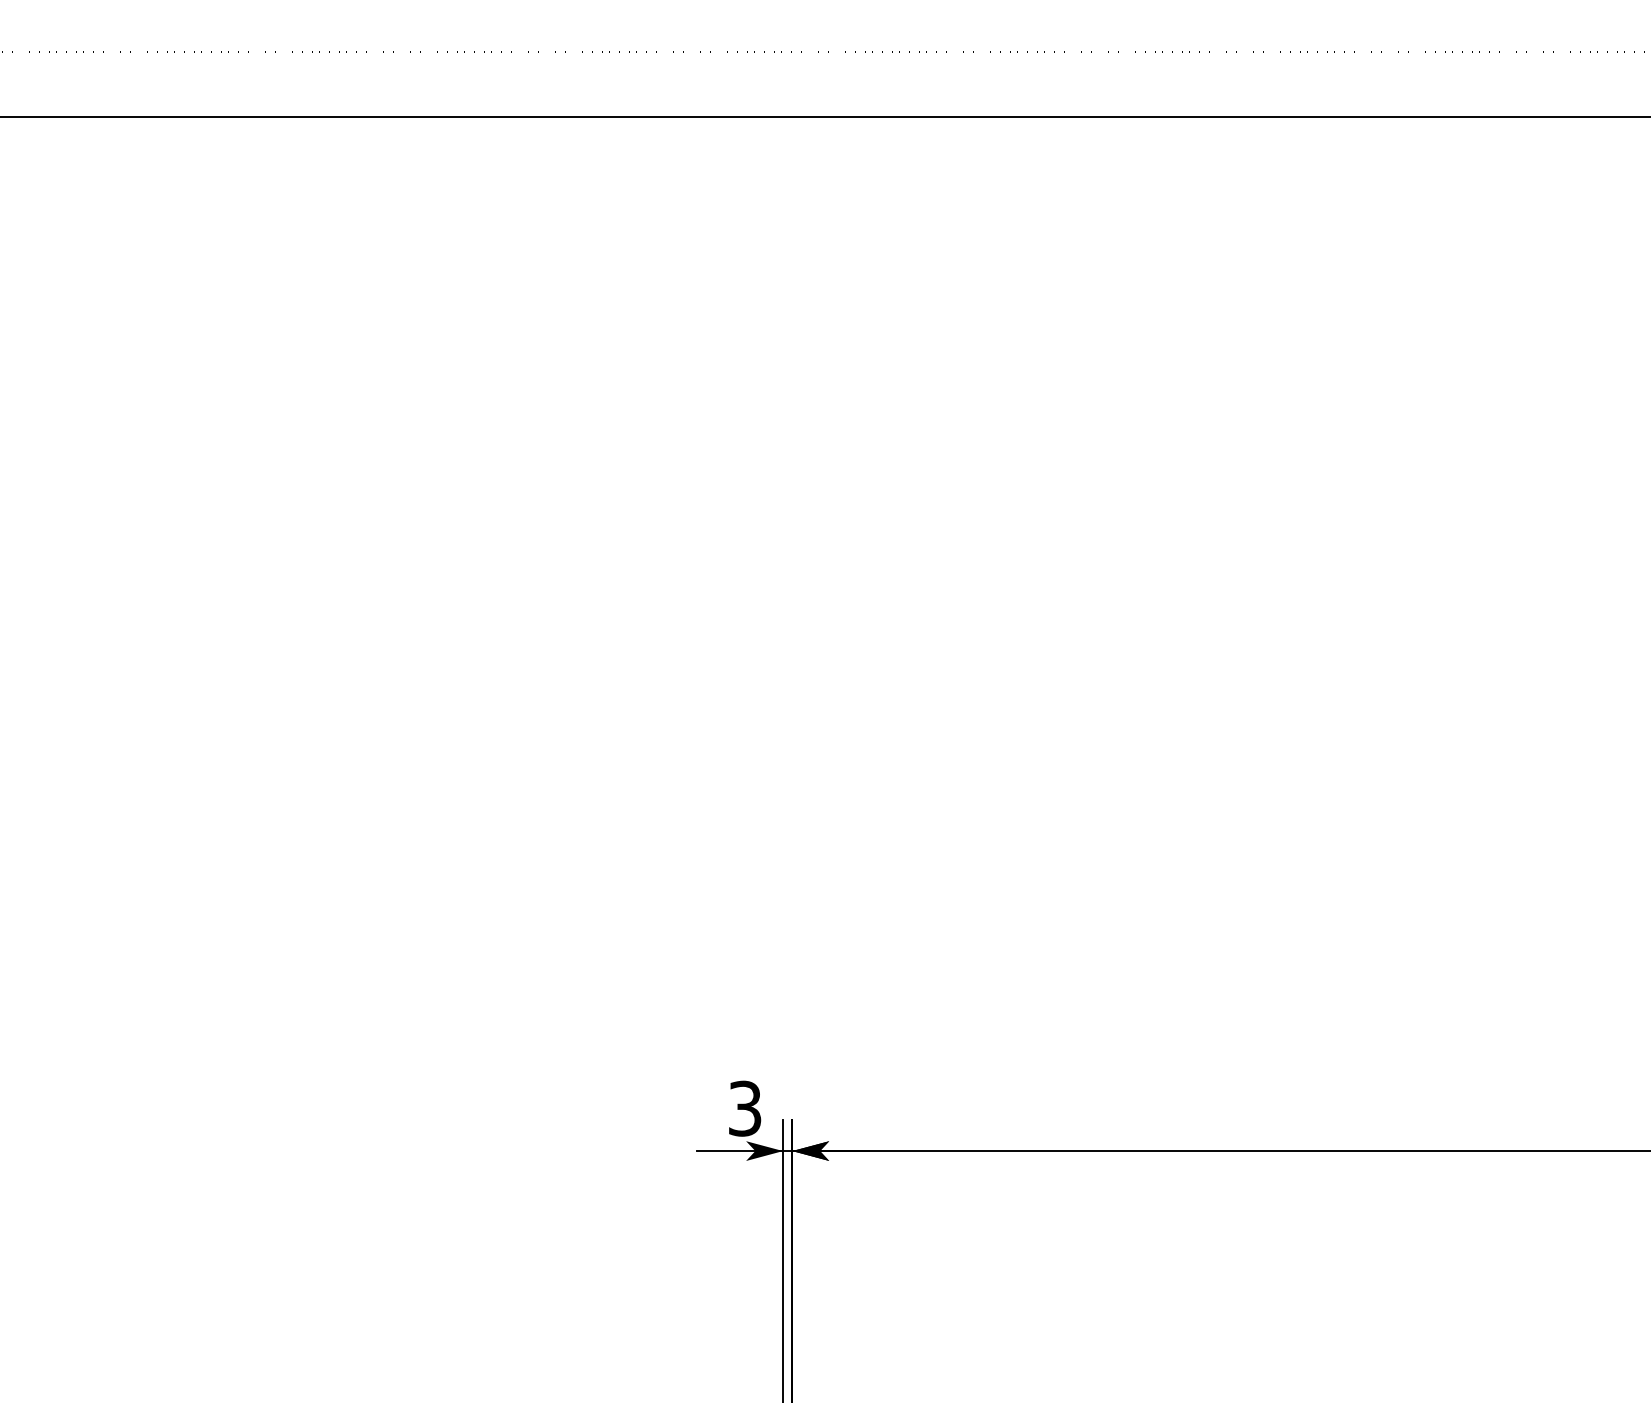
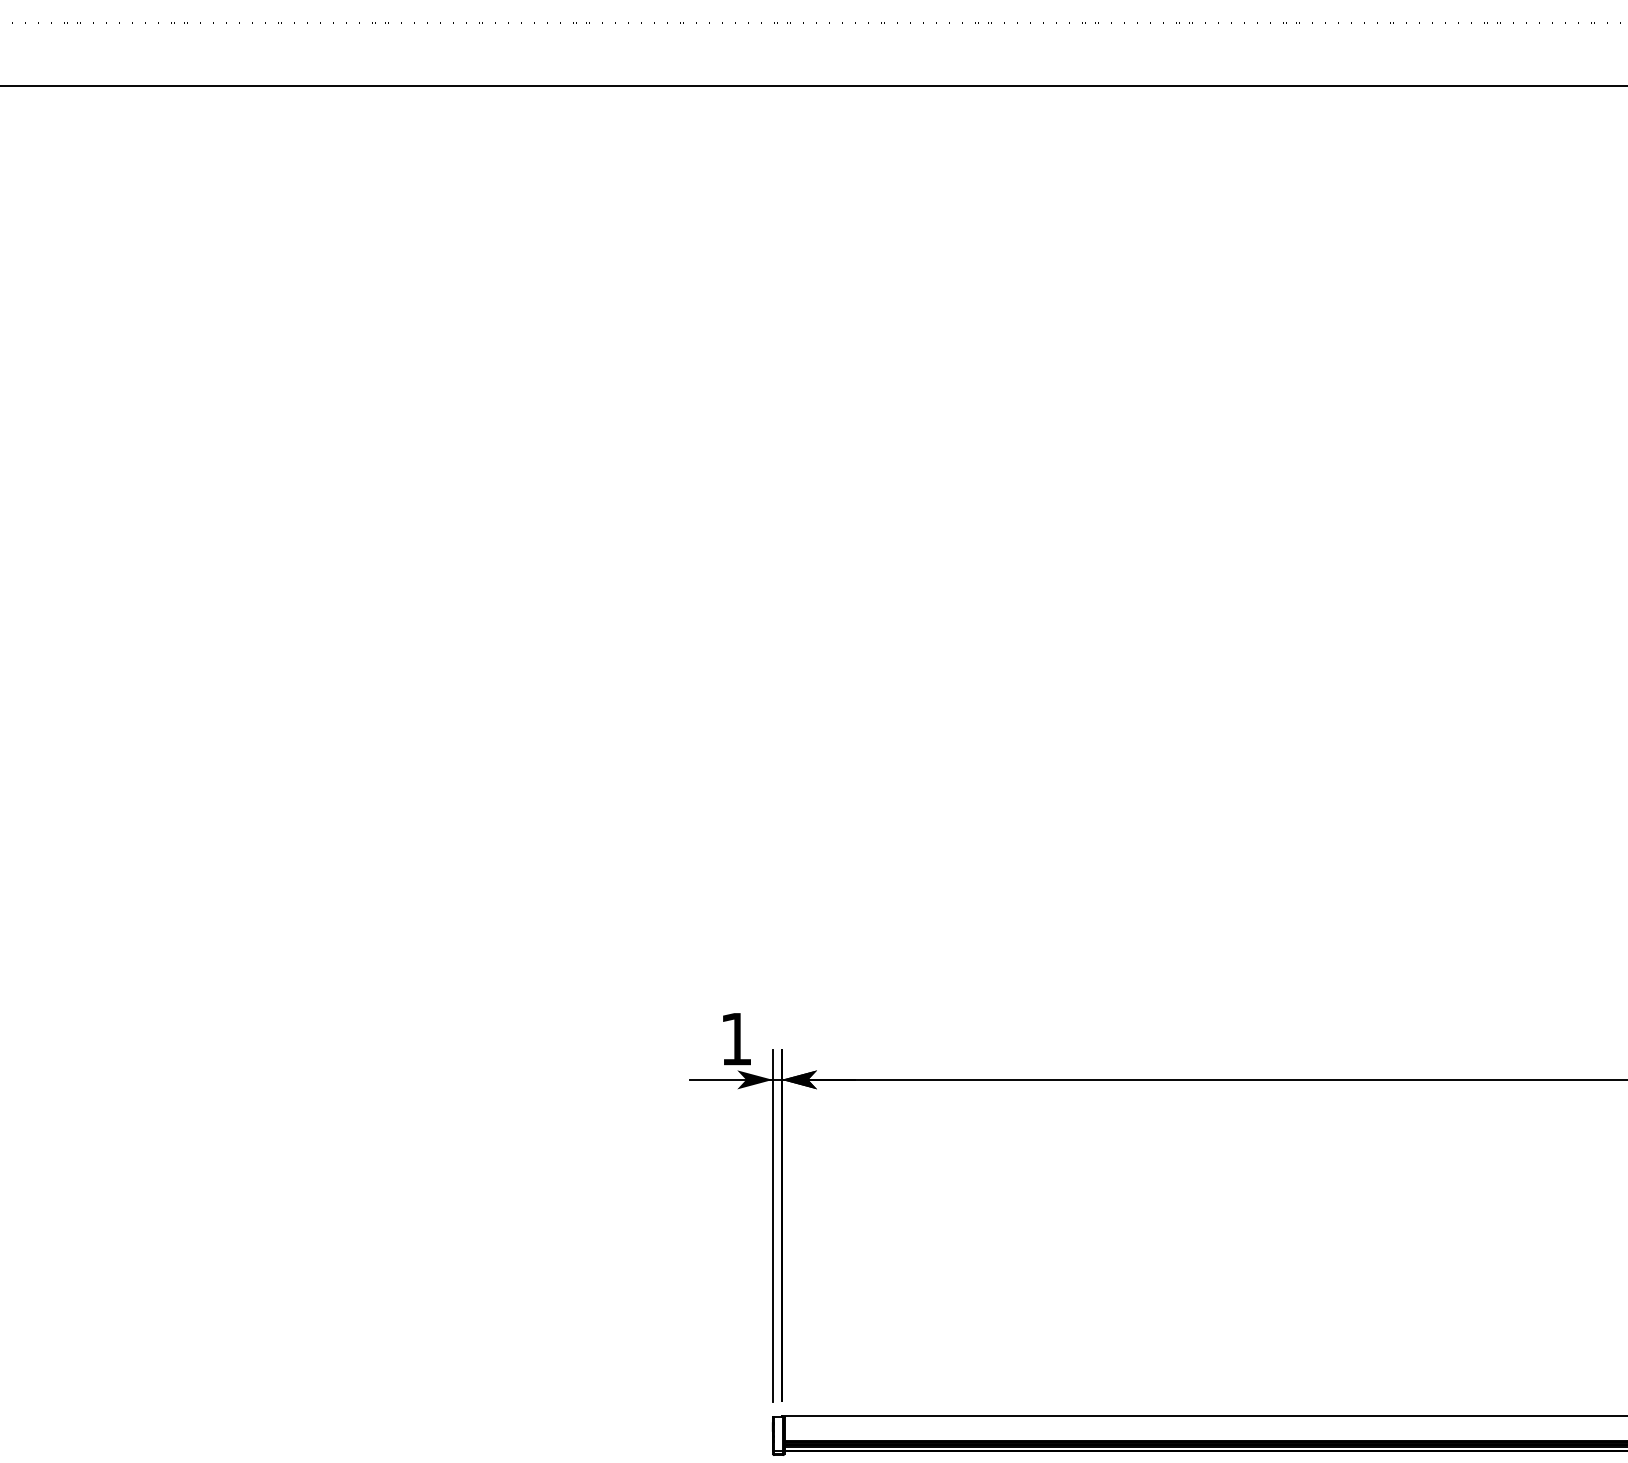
text: (745, 1109) -> (736, 1039), 3 -> 1

